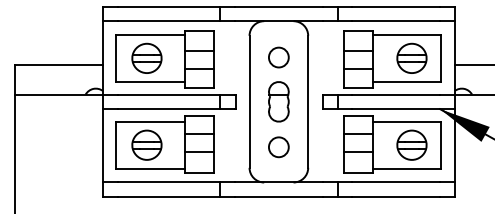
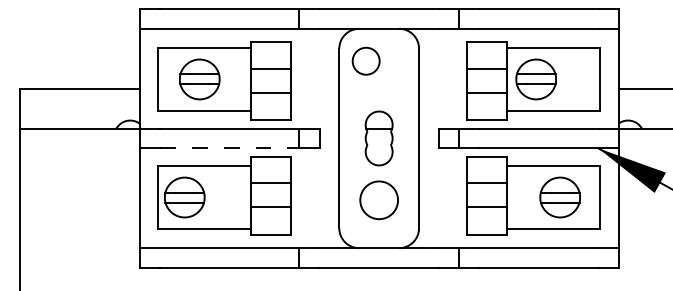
circle: (278, 57) -> (365, 60), moved
part: (411, 58) -> (535, 79), moved
line: (168, 109) -> (229, 148), solid -> dashed
part: (146, 145) -> (184, 197), moved
circle: (278, 146) -> (378, 199), size x1.4

